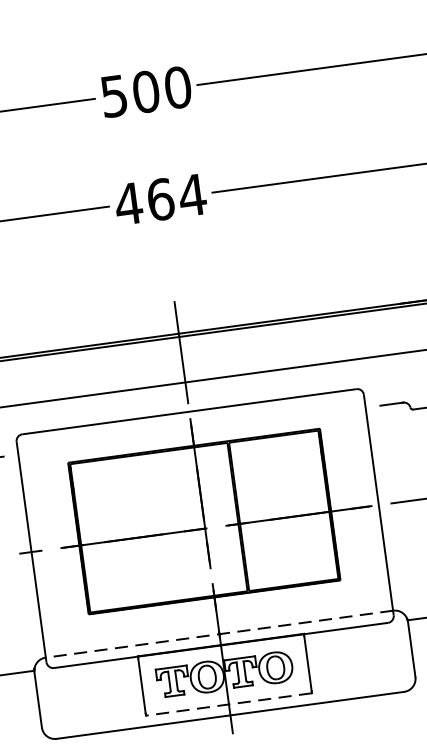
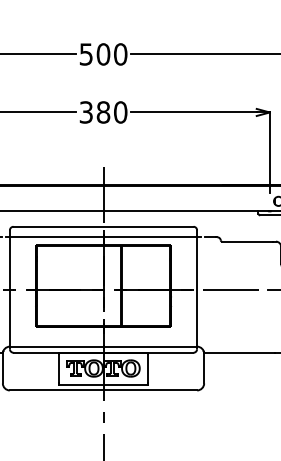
text: (160, 199) -> (103, 112), 464 -> 380
line: (192, 431) -> (103, 237), added
line: (219, 633) -> (103, 346), dashed -> solid
line: (228, 704) -> (103, 384), dashed -> solid

